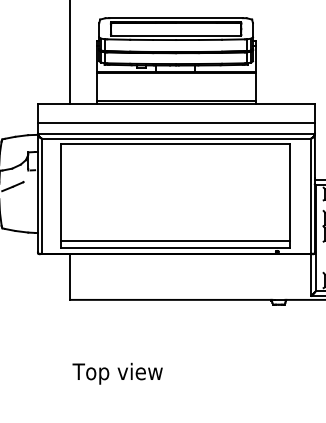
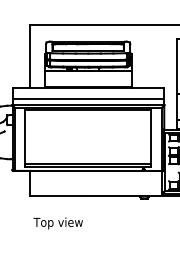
text: (116, 373) -> (57, 223), moved

